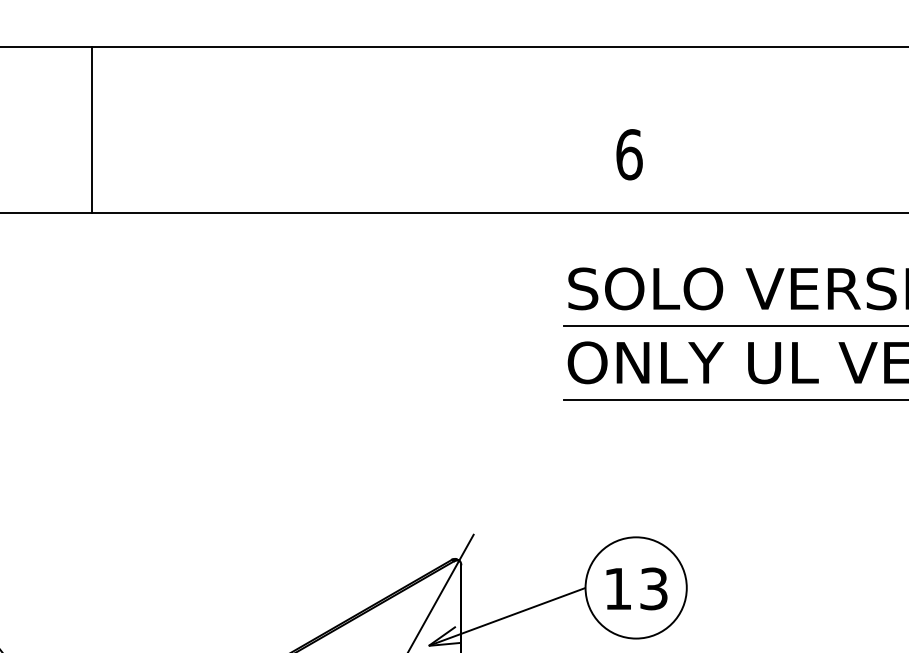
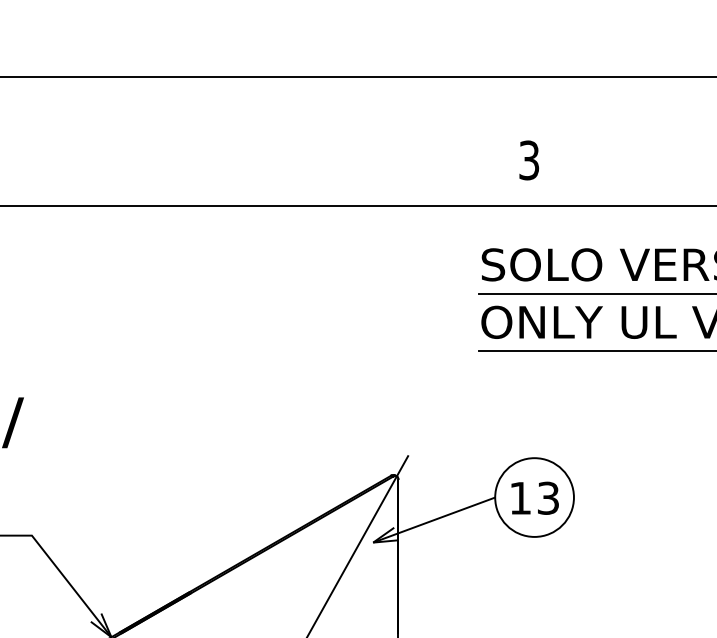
line: (92, 129) -> (111, 140), removed
text: (629, 154) -> (529, 160), 6 -> 3

